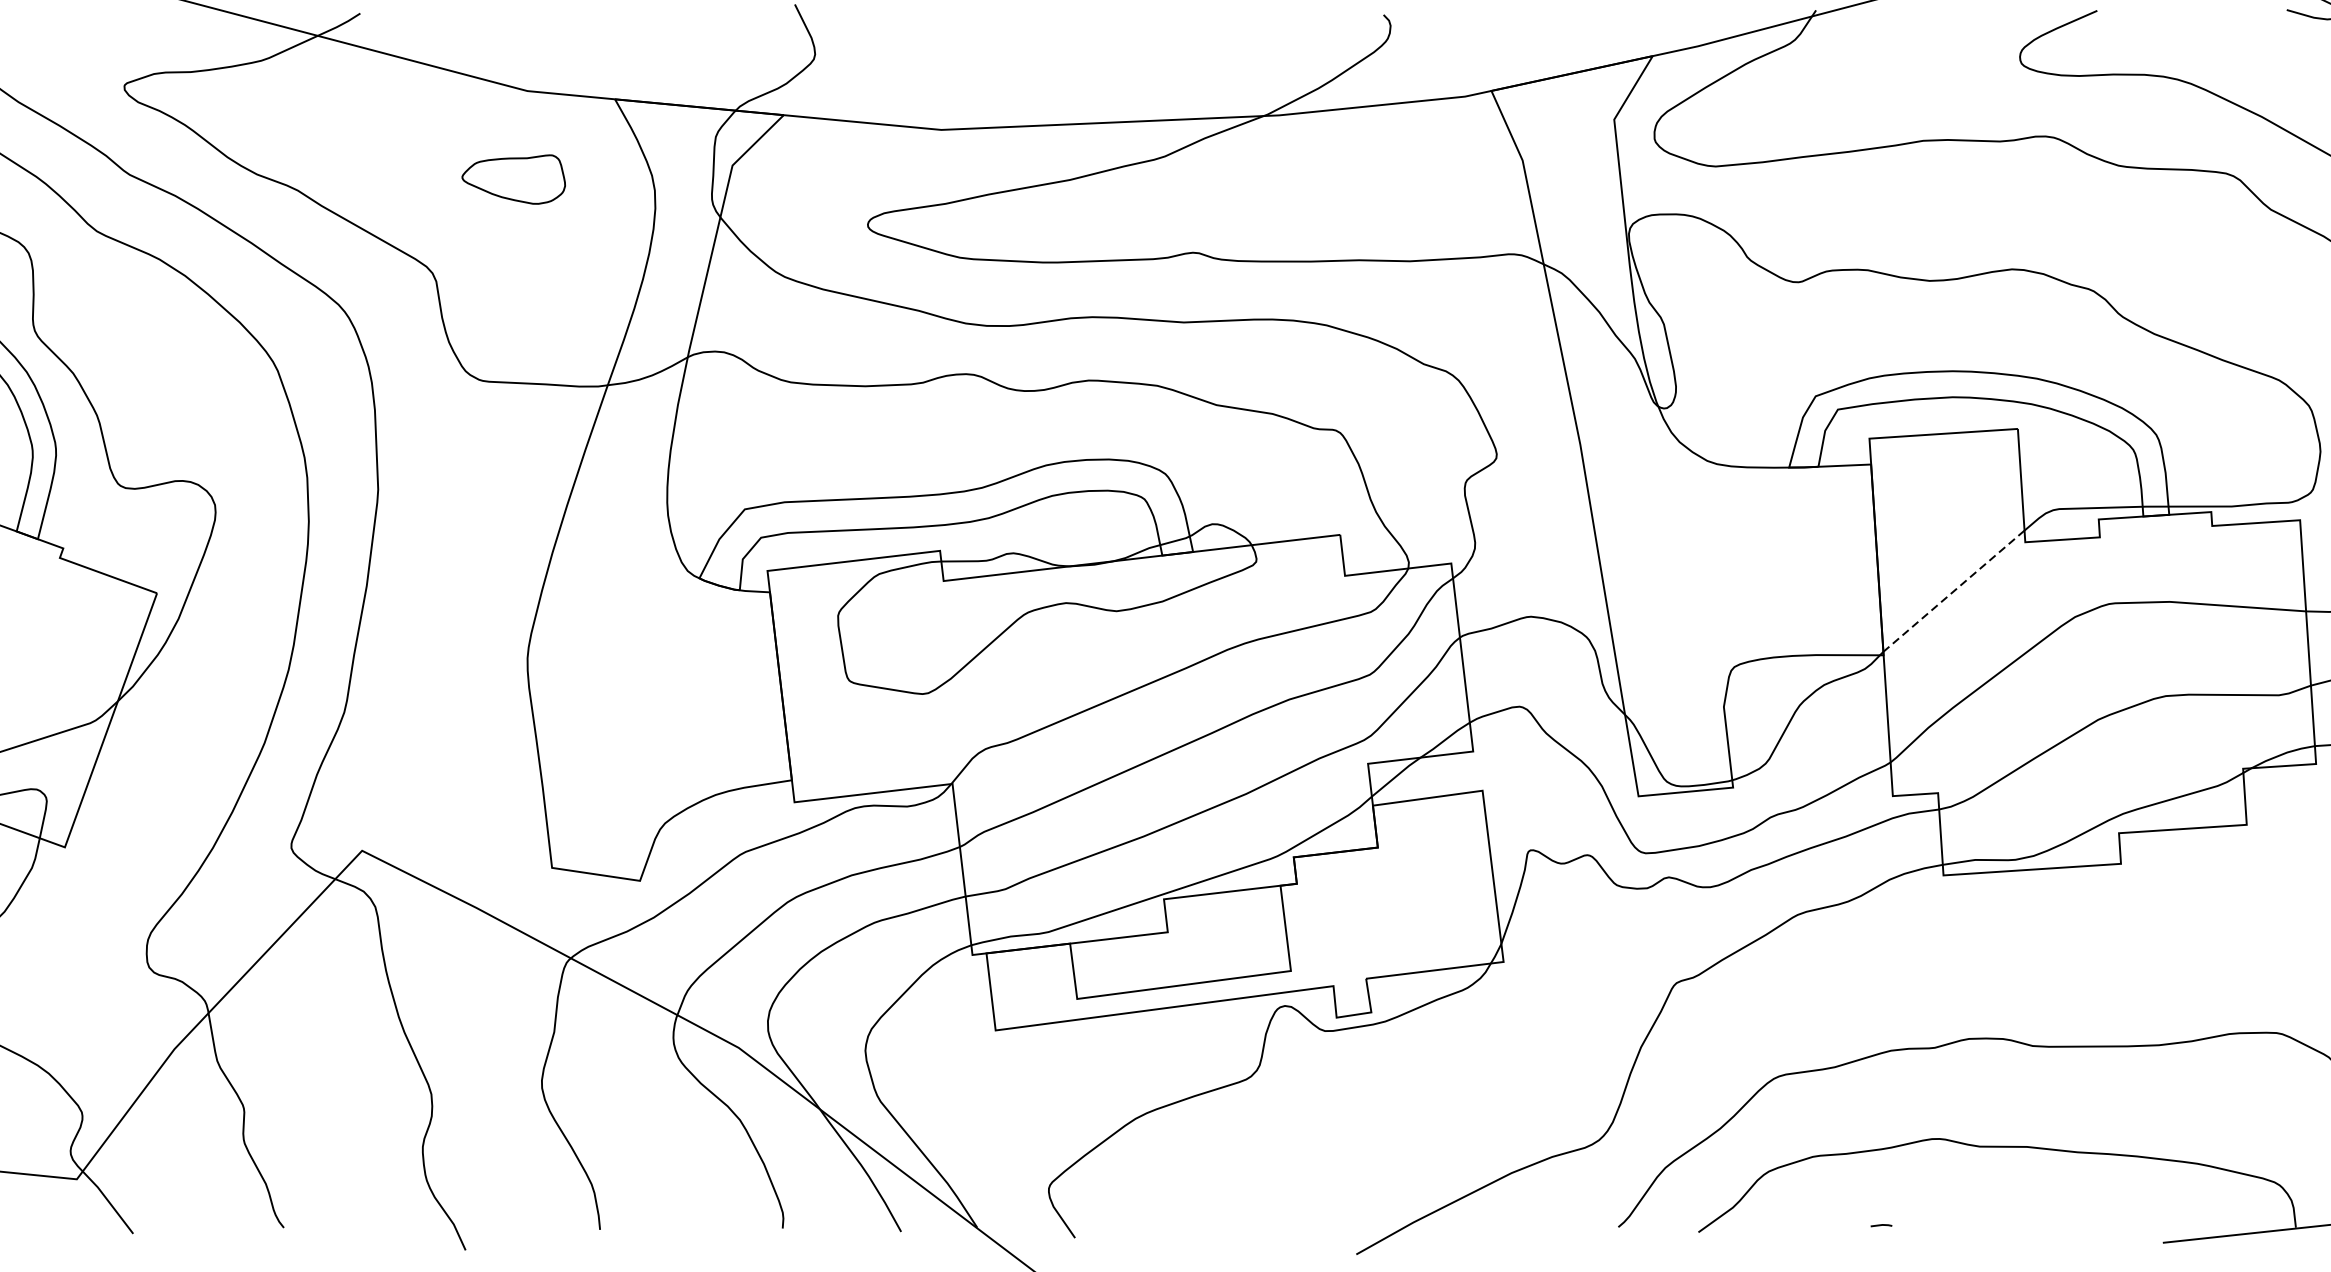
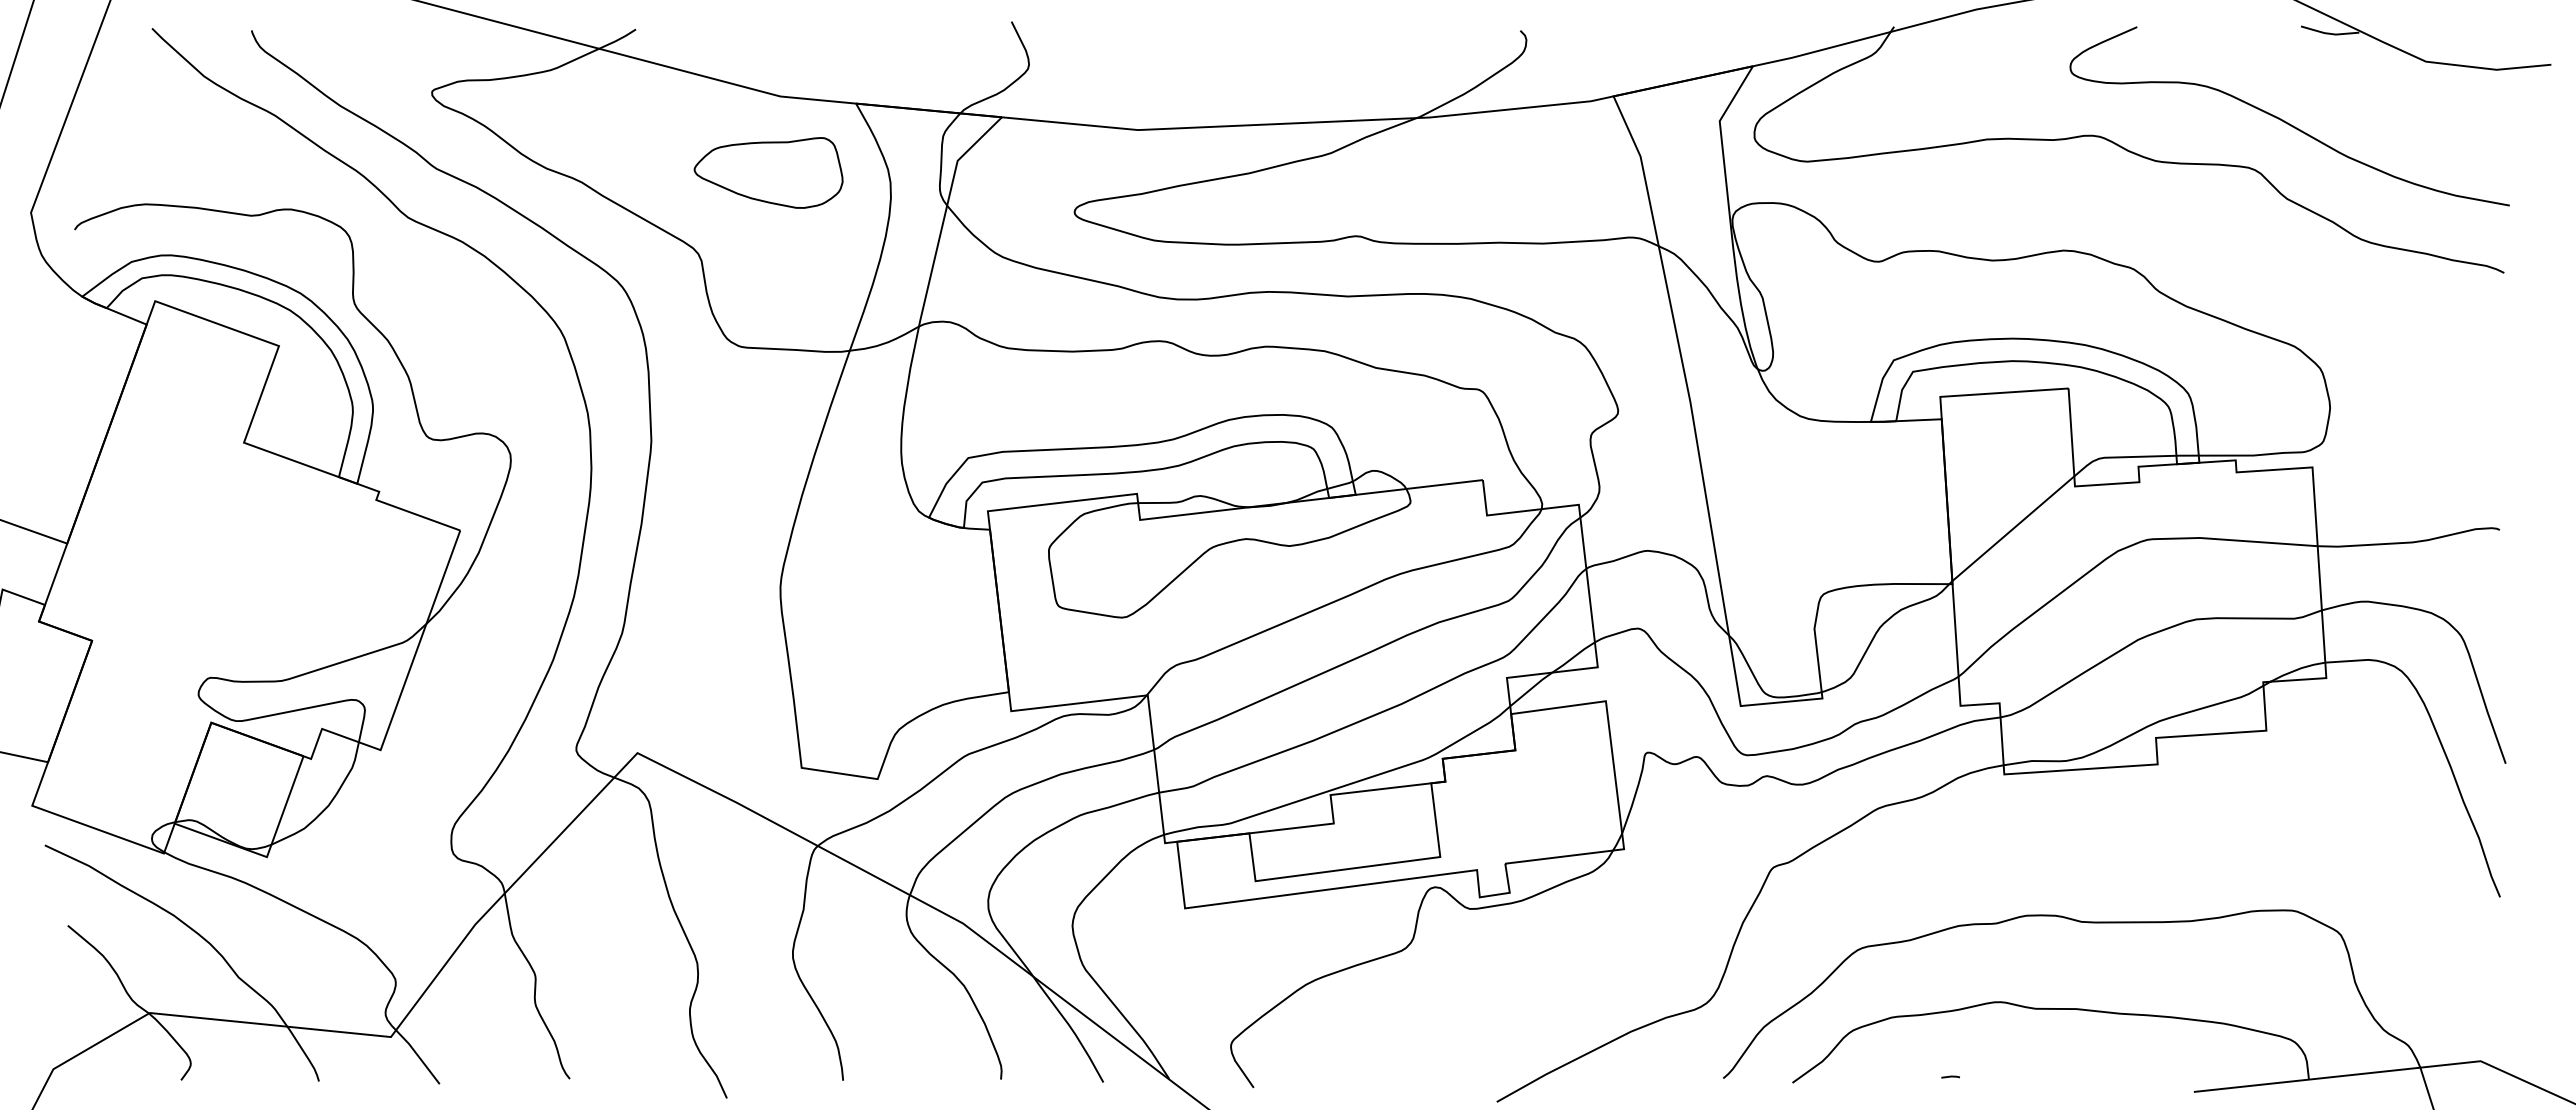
part: (513, 179) -> (768, 172), size x1.67
line: (1953, 592) -> (2012, 529), dashed -> solid

